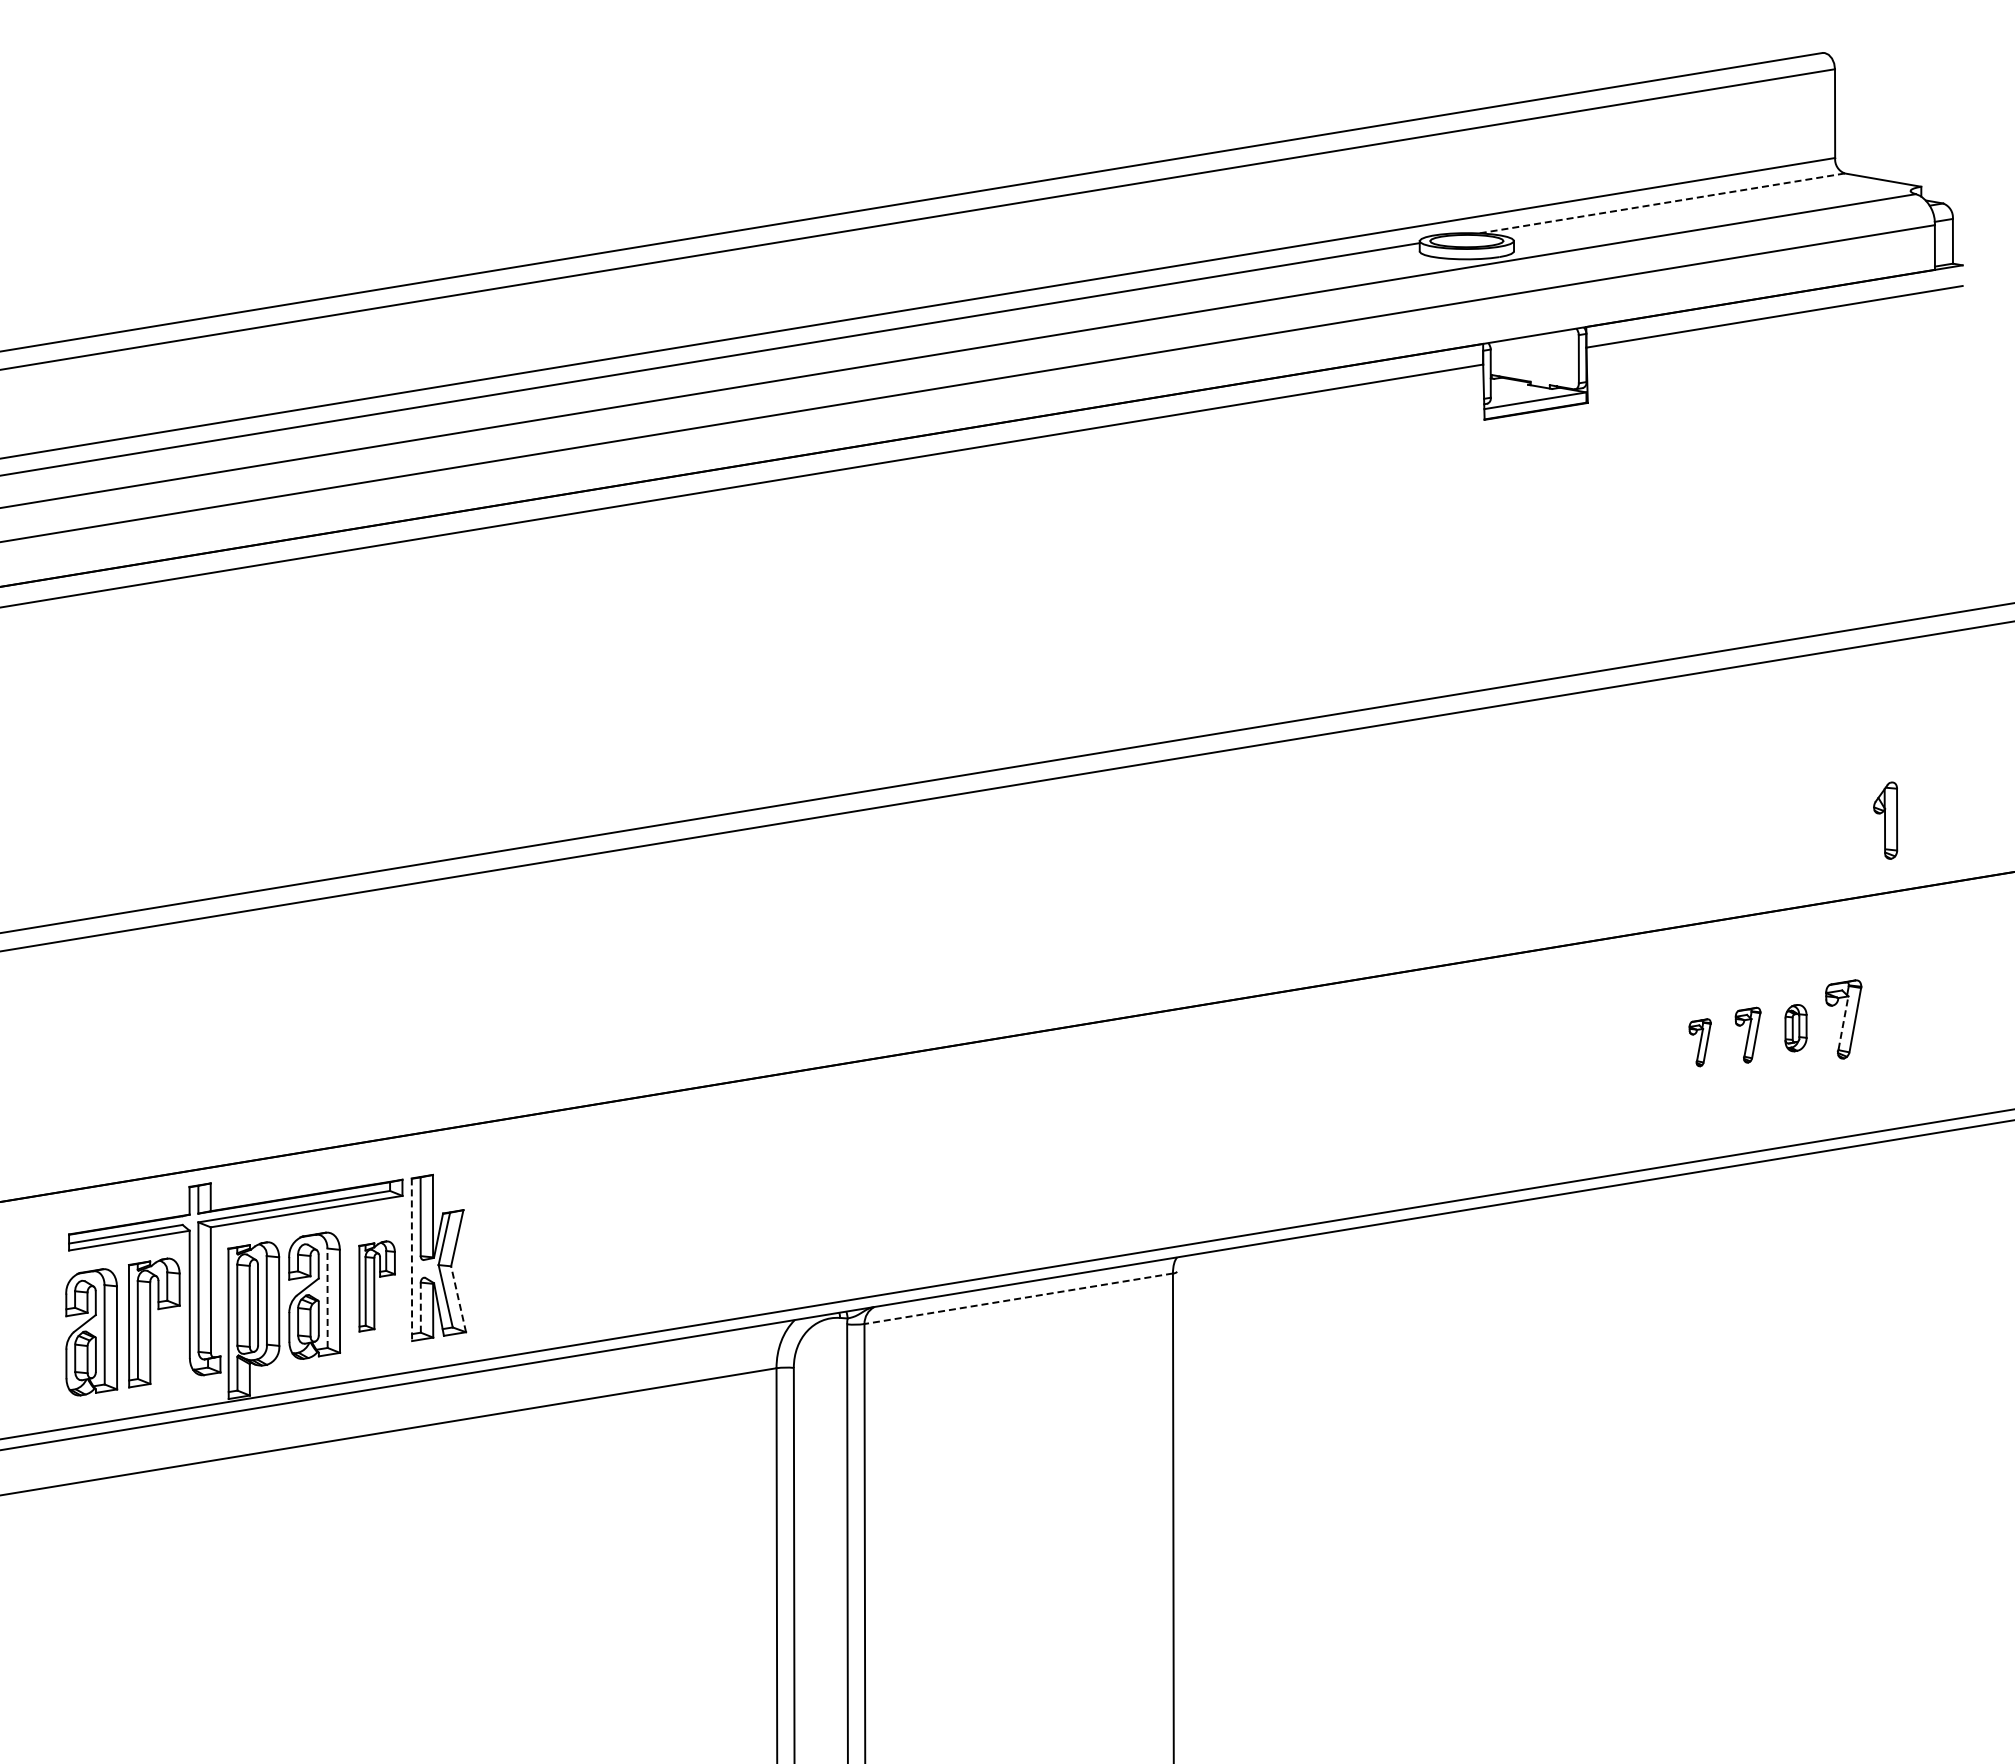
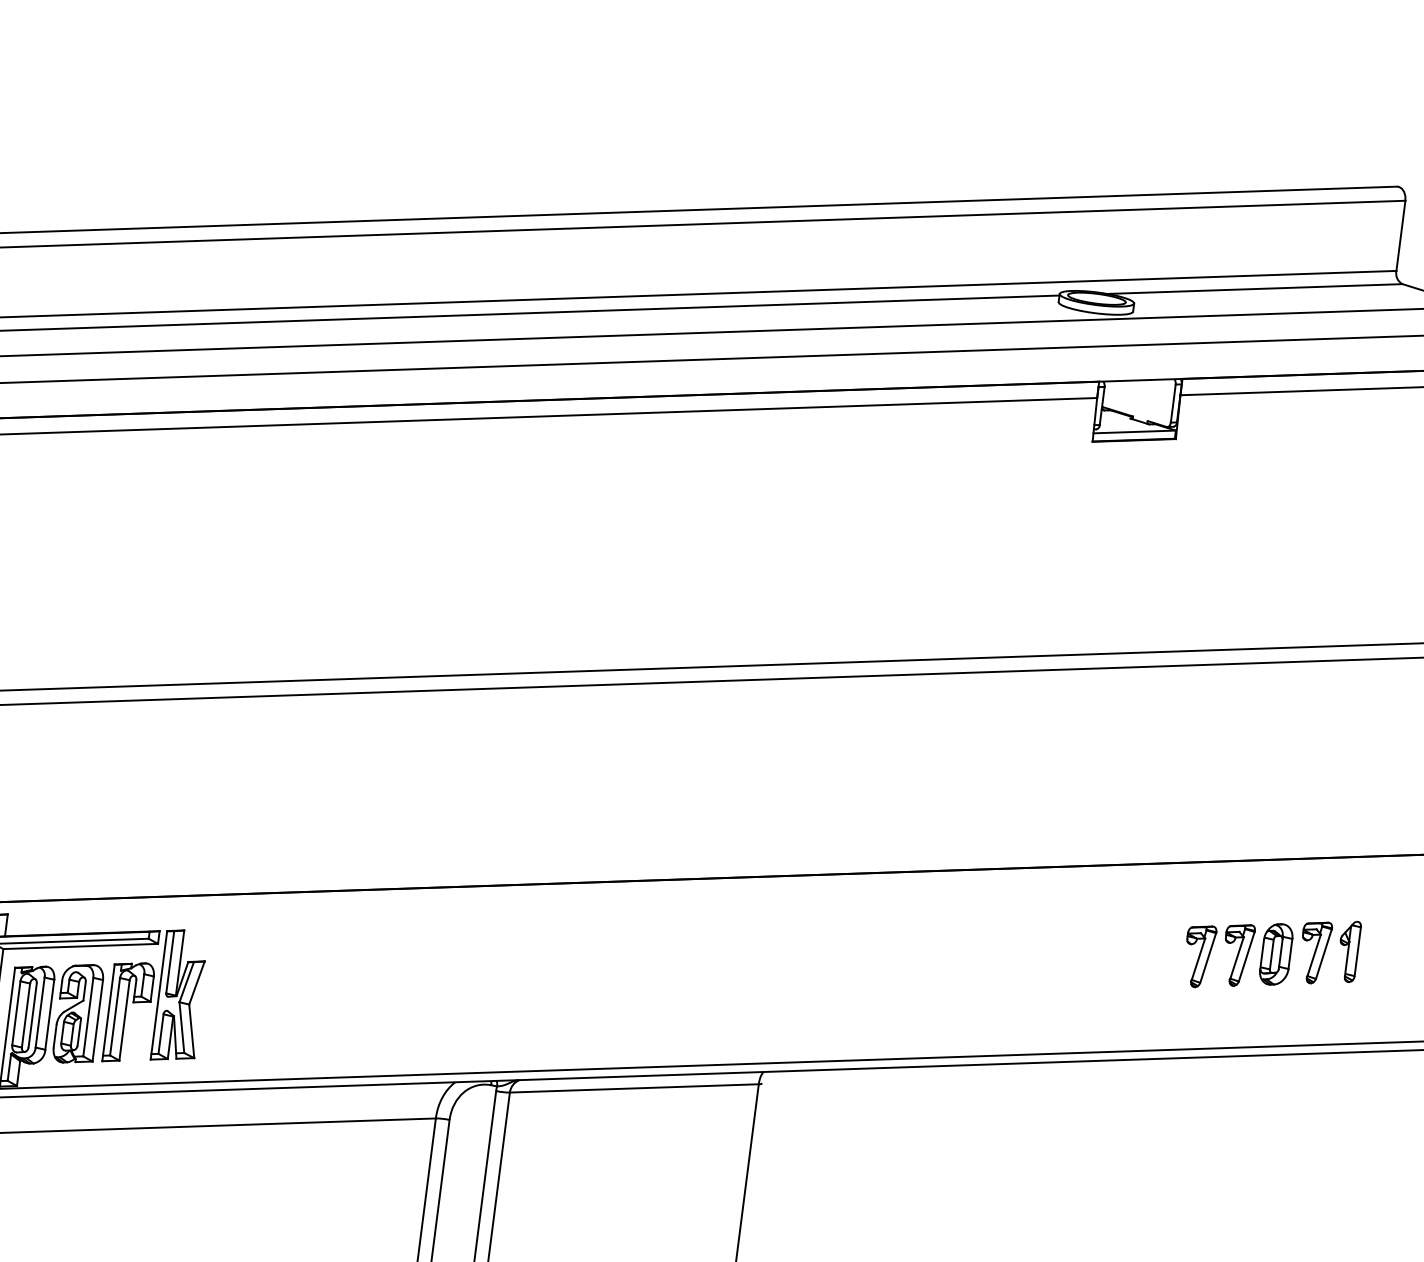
line: (1661, 203) -> (1254, 289), dashed -> solid
part: (1885, 820) -> (1348, 951), moved
line: (1843, 1022) -> (1314, 954), dashed -> solid
part: (1795, 1027) -> (1275, 953), size x1.67
part: (1747, 1035) -> (1237, 955), size x1.43
part: (1699, 1042) -> (1198, 955), size x1.67
line: (411, 1260) -> (158, 995), dashed -> solid
part: (376, 1286) -> (128, 1012), size x1.43
line: (327, 1298) -> (88, 1017), dashed -> solid
line: (1018, 1298) -> (634, 1088), dashed -> solid
line: (458, 1299) -> (191, 1031), dashed -> solid
line: (420, 1307) -> (160, 1033), dashed -> solid

